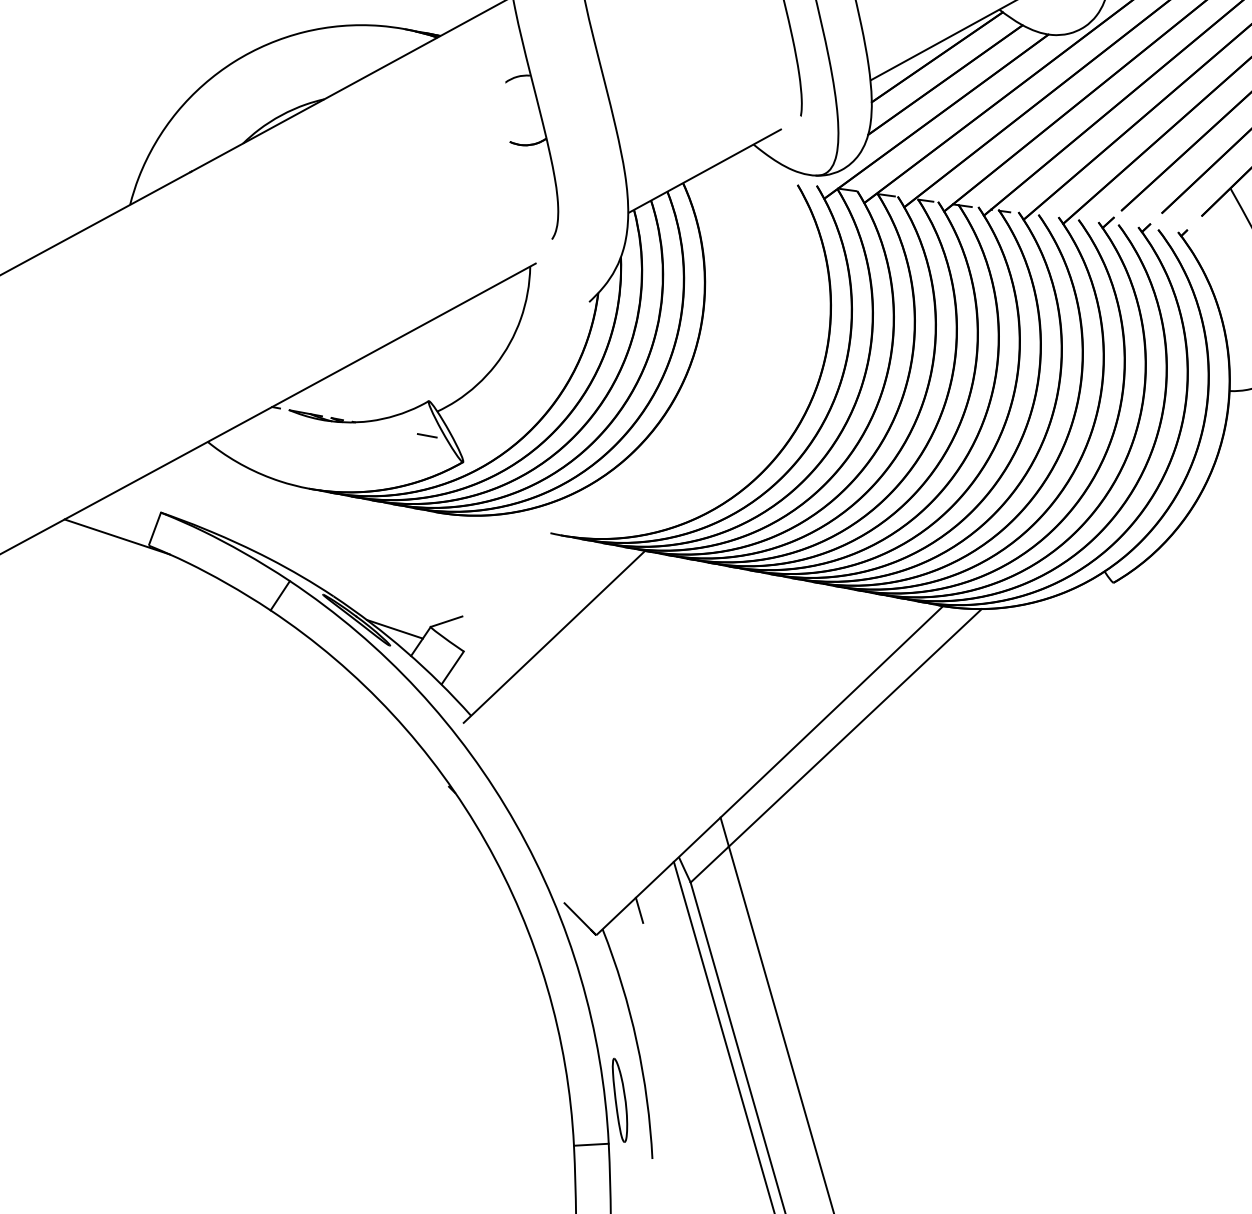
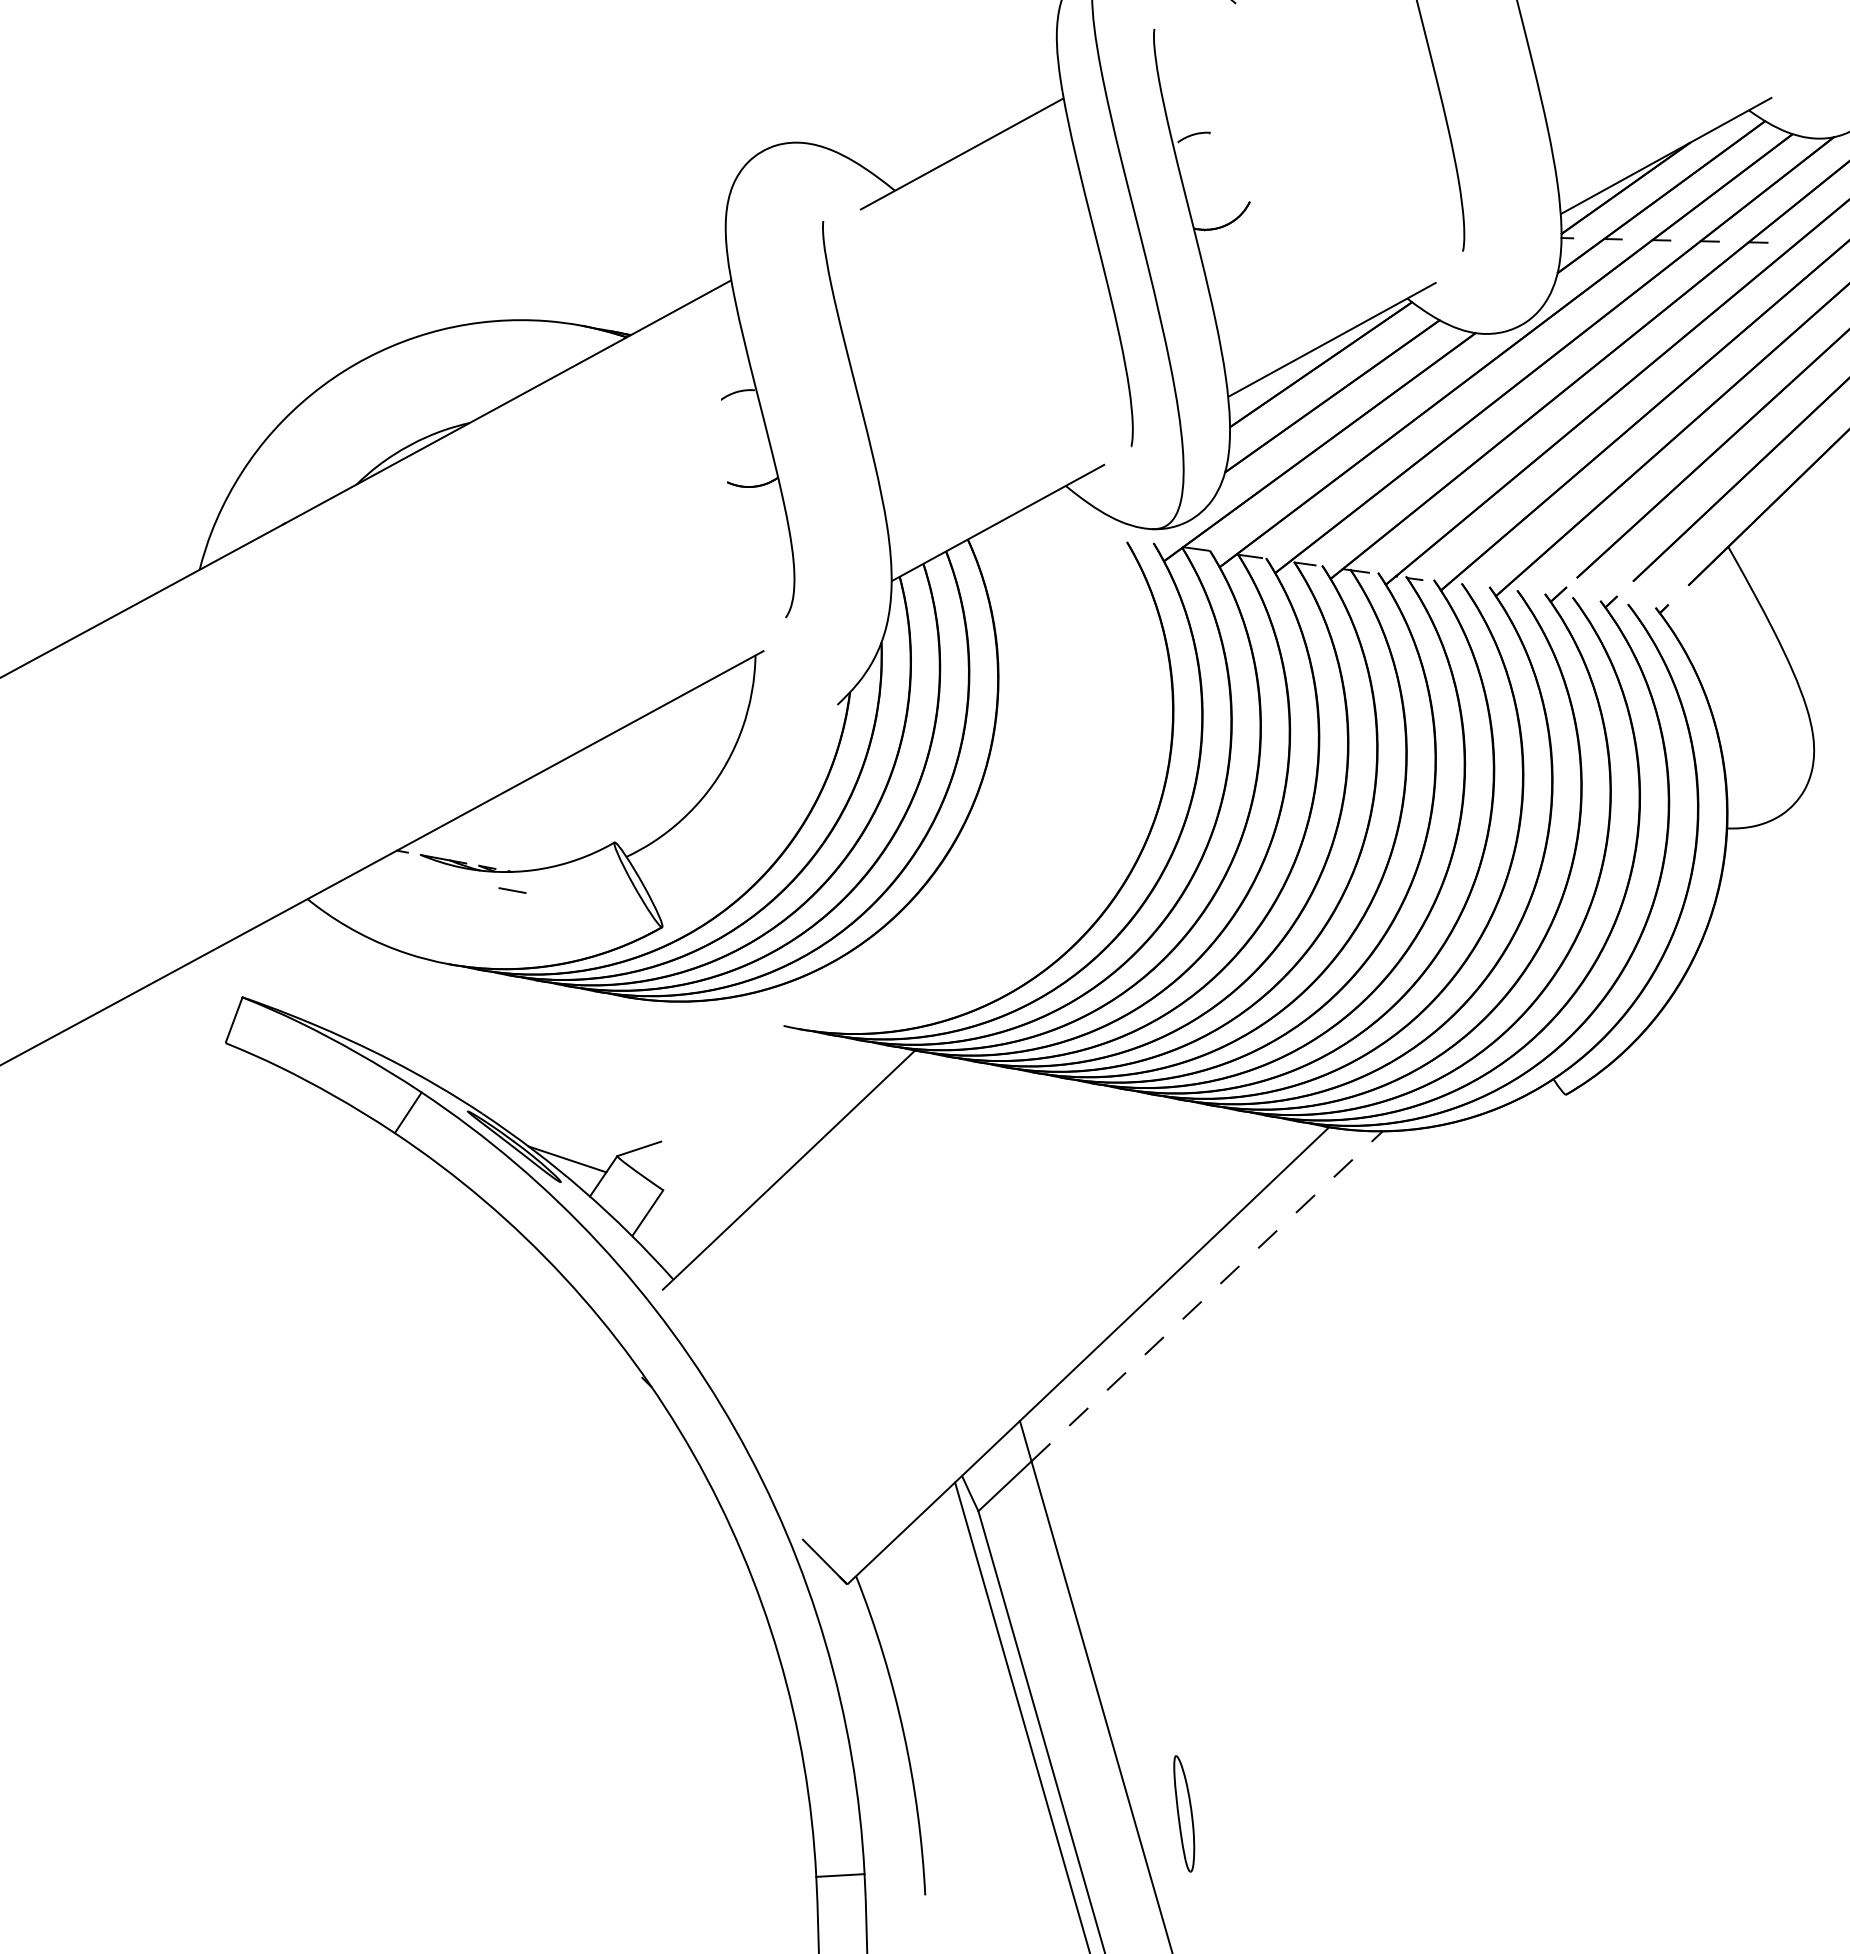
line: (427, 435) -> (512, 890), moved
line: (117, 536) -> (181, 1030), removed
line: (855, 727) -> (1207, 1296), solid -> dashed
line: (639, 910) -> (907, 1549), removed
part: (620, 1100) -> (1184, 1813), moved

